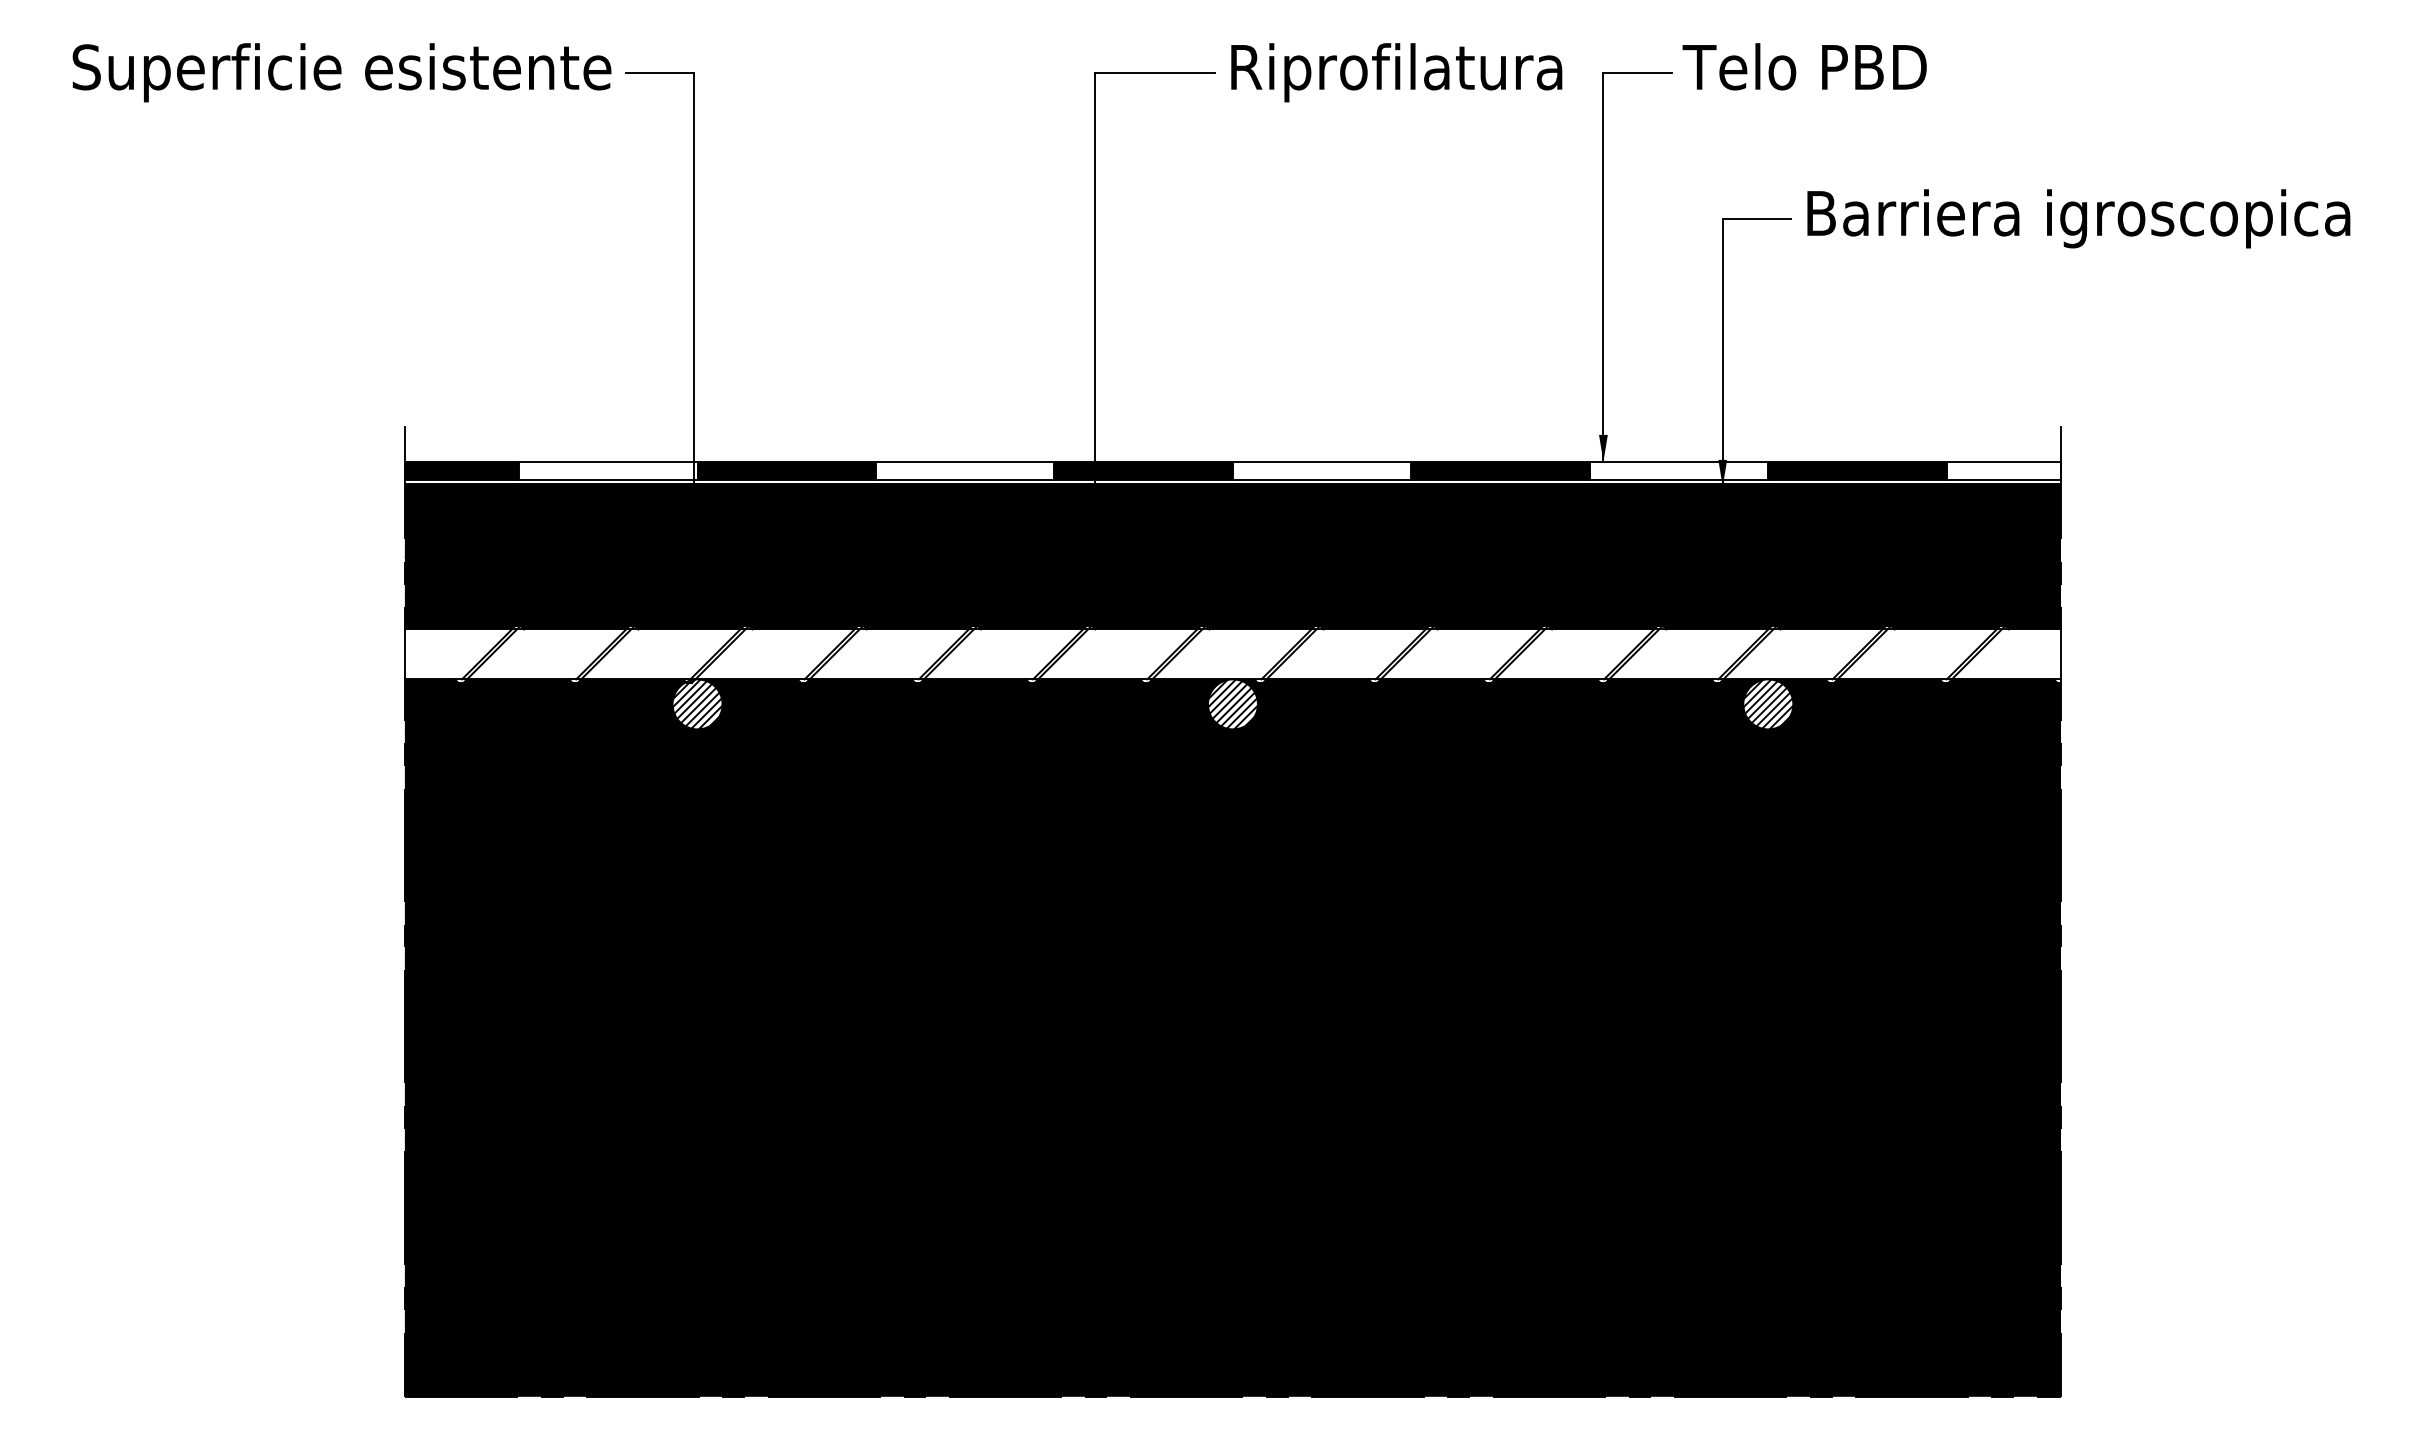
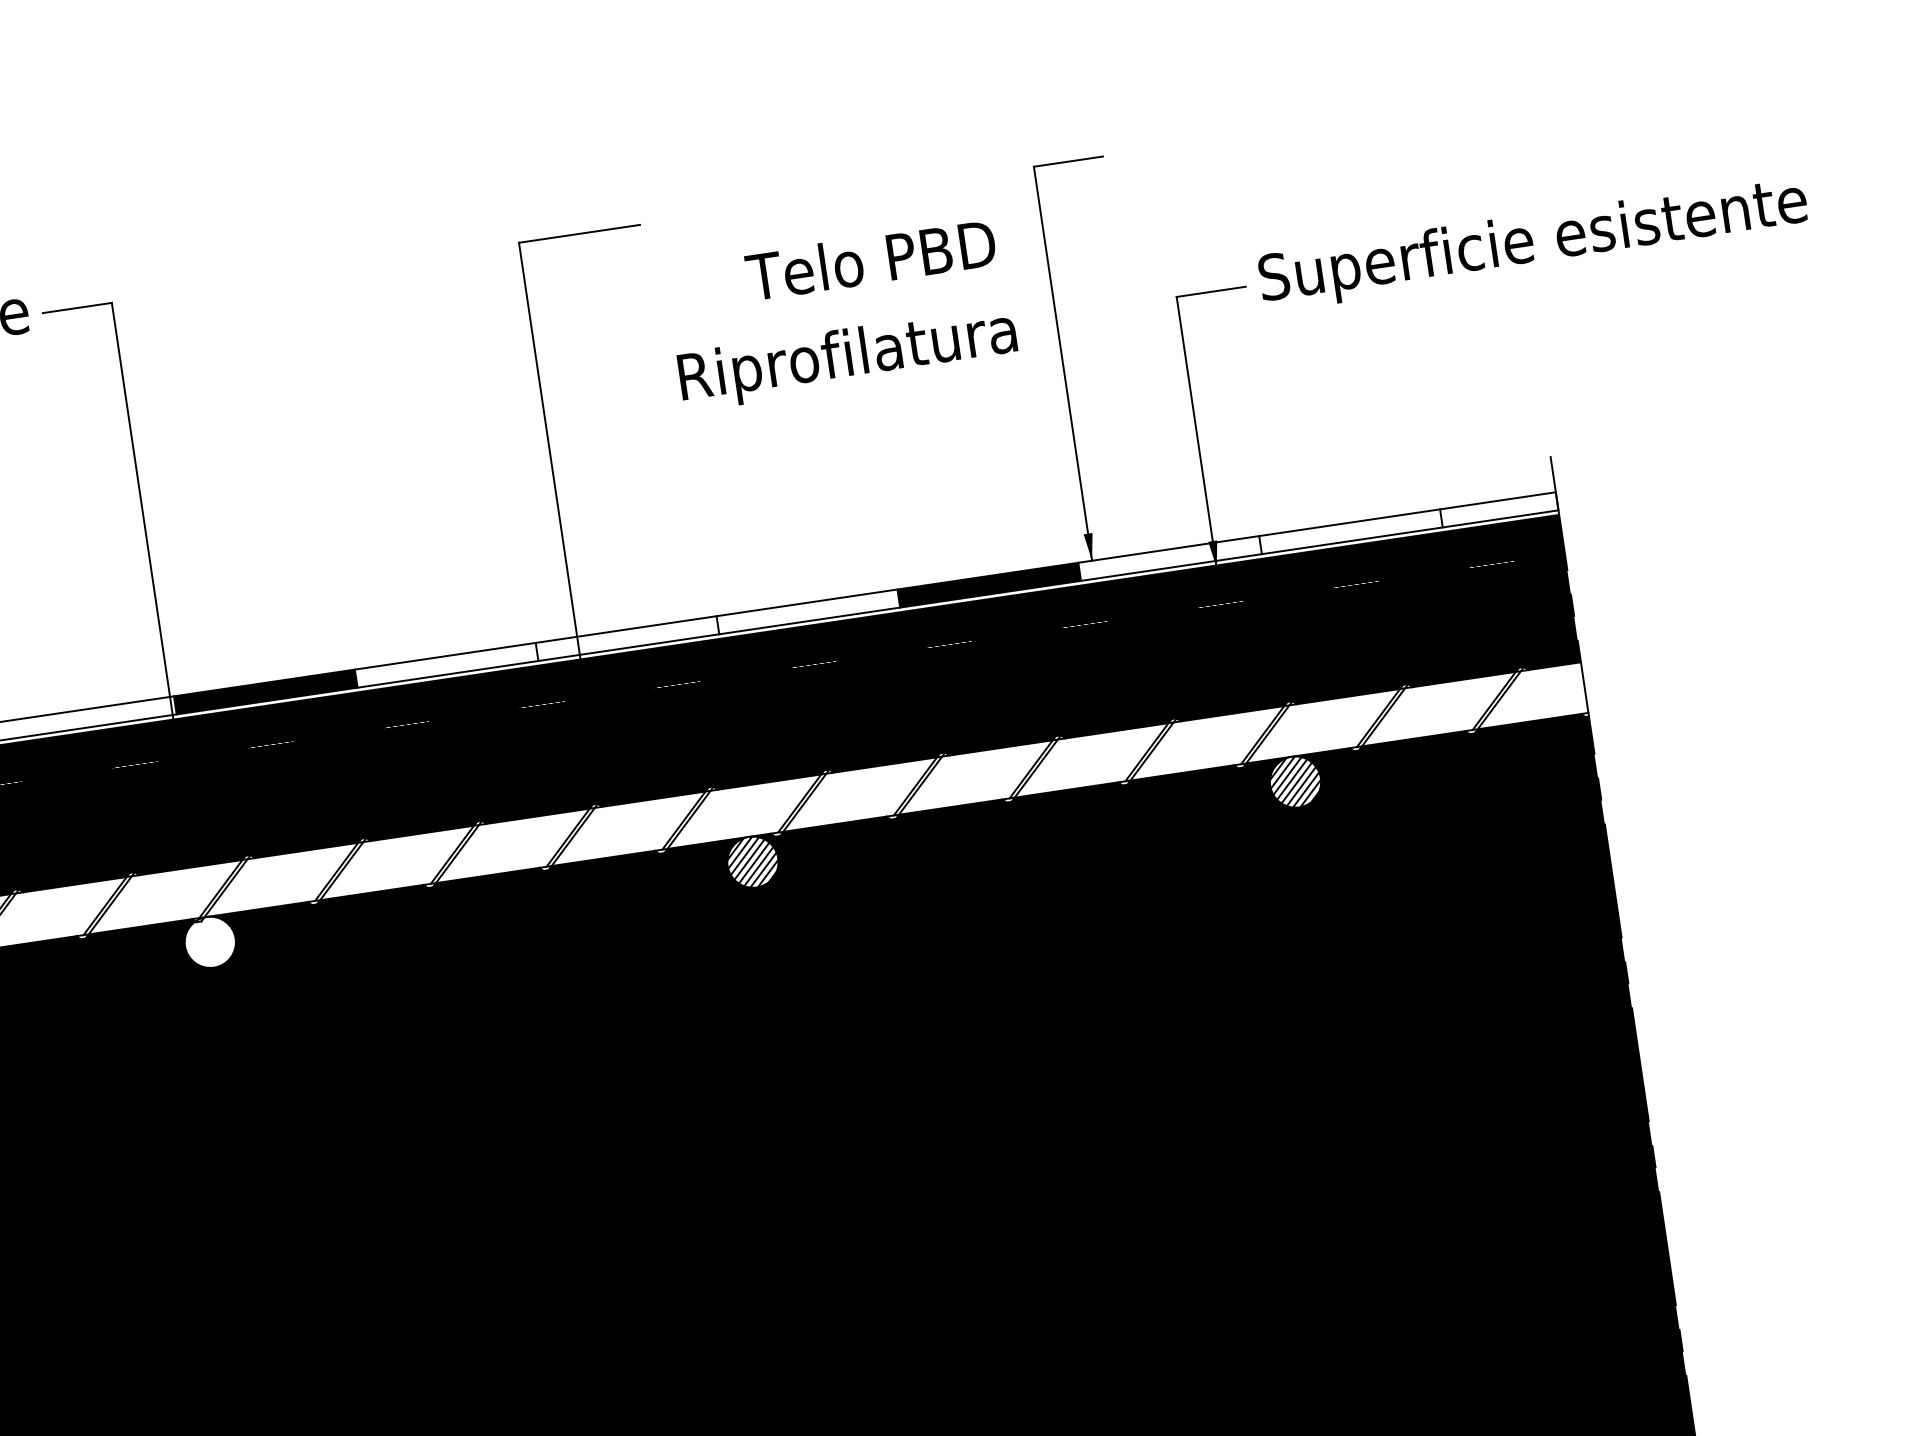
text: (1804, 66) -> (870, 259), moved
text: (1396, 72) -> (847, 358), moved
text: (2077, 218) -> (1536, 243), Barriera igroscopica -> Superficie esistente
fill: (1143, 470) -> (627, 638), removed
fill: (1857, 470) -> (1350, 531), removed
hatch: (697, 704) -> (210, 942), removed

